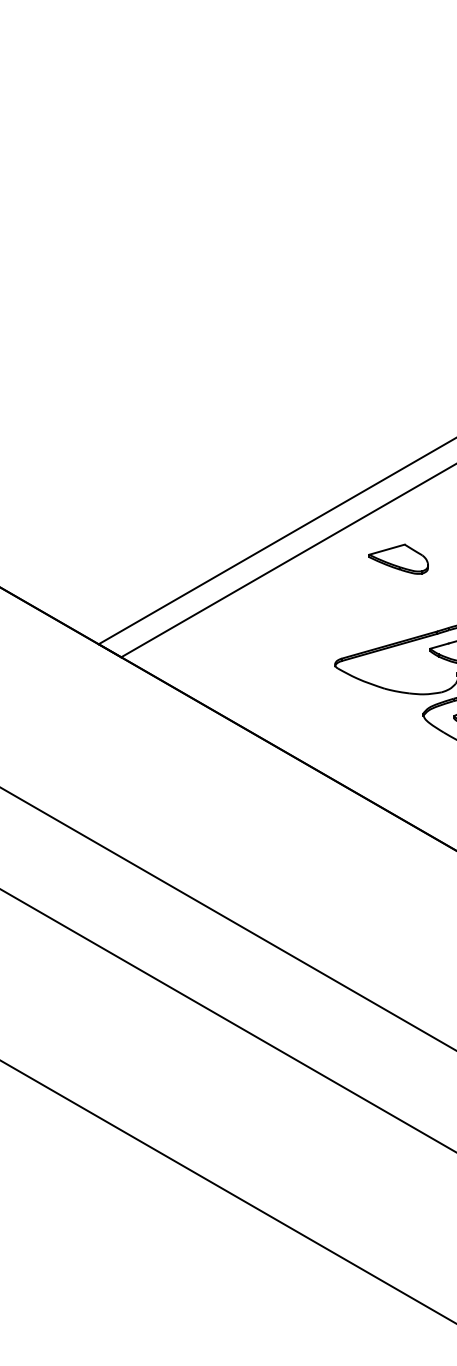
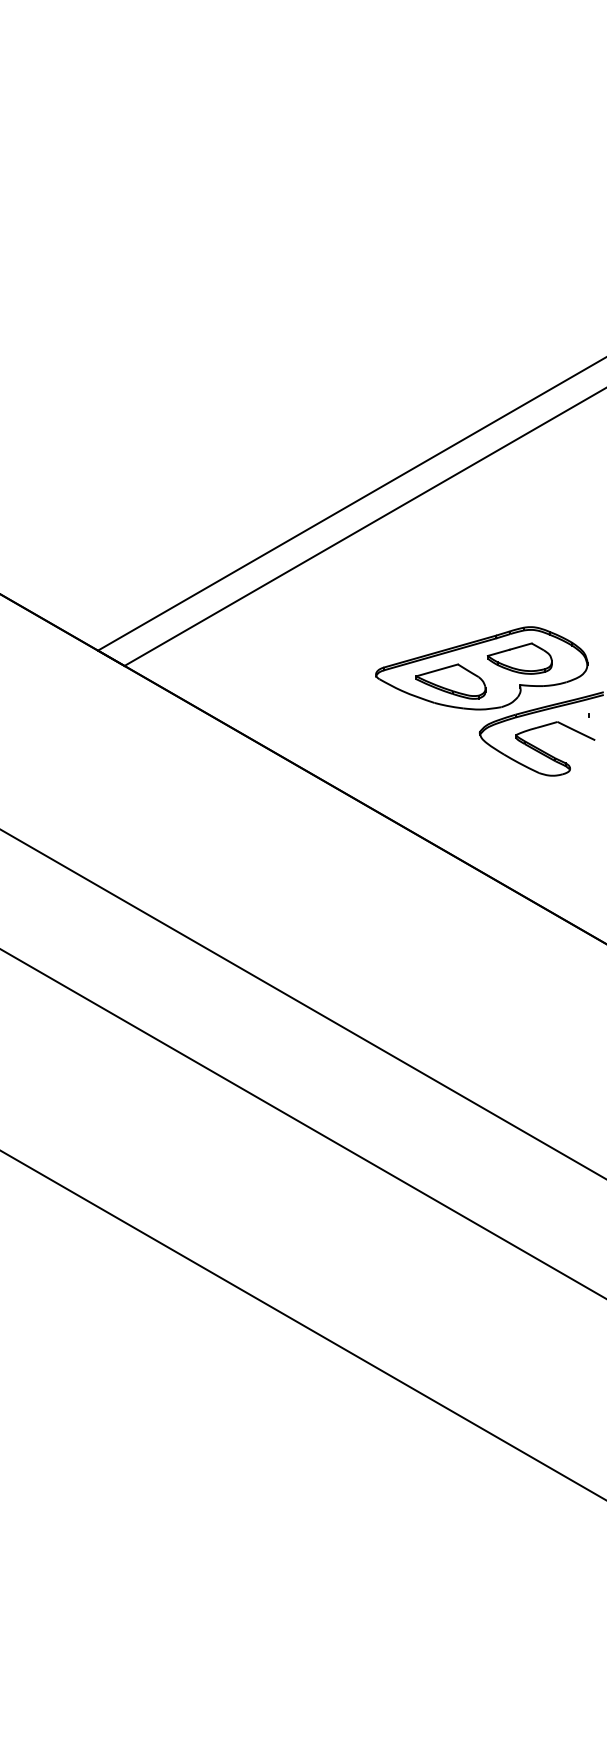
part: (398, 559) -> (450, 681), moved

